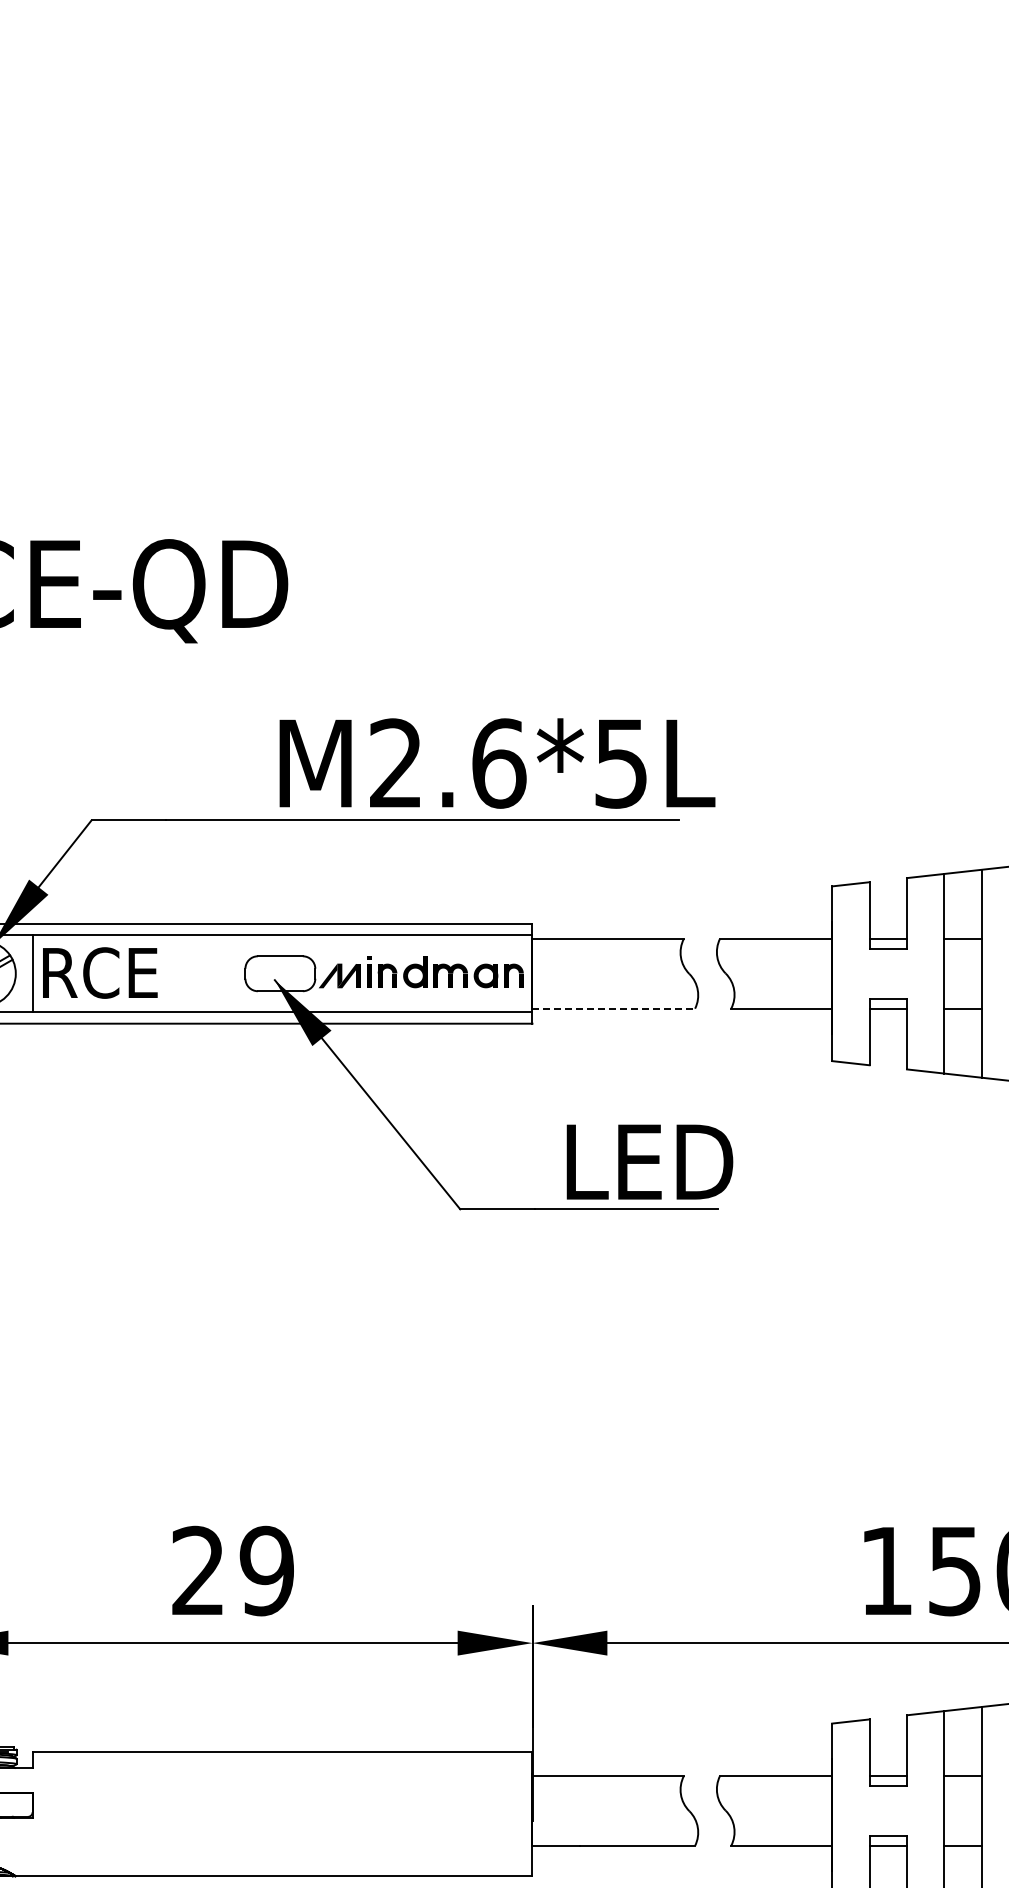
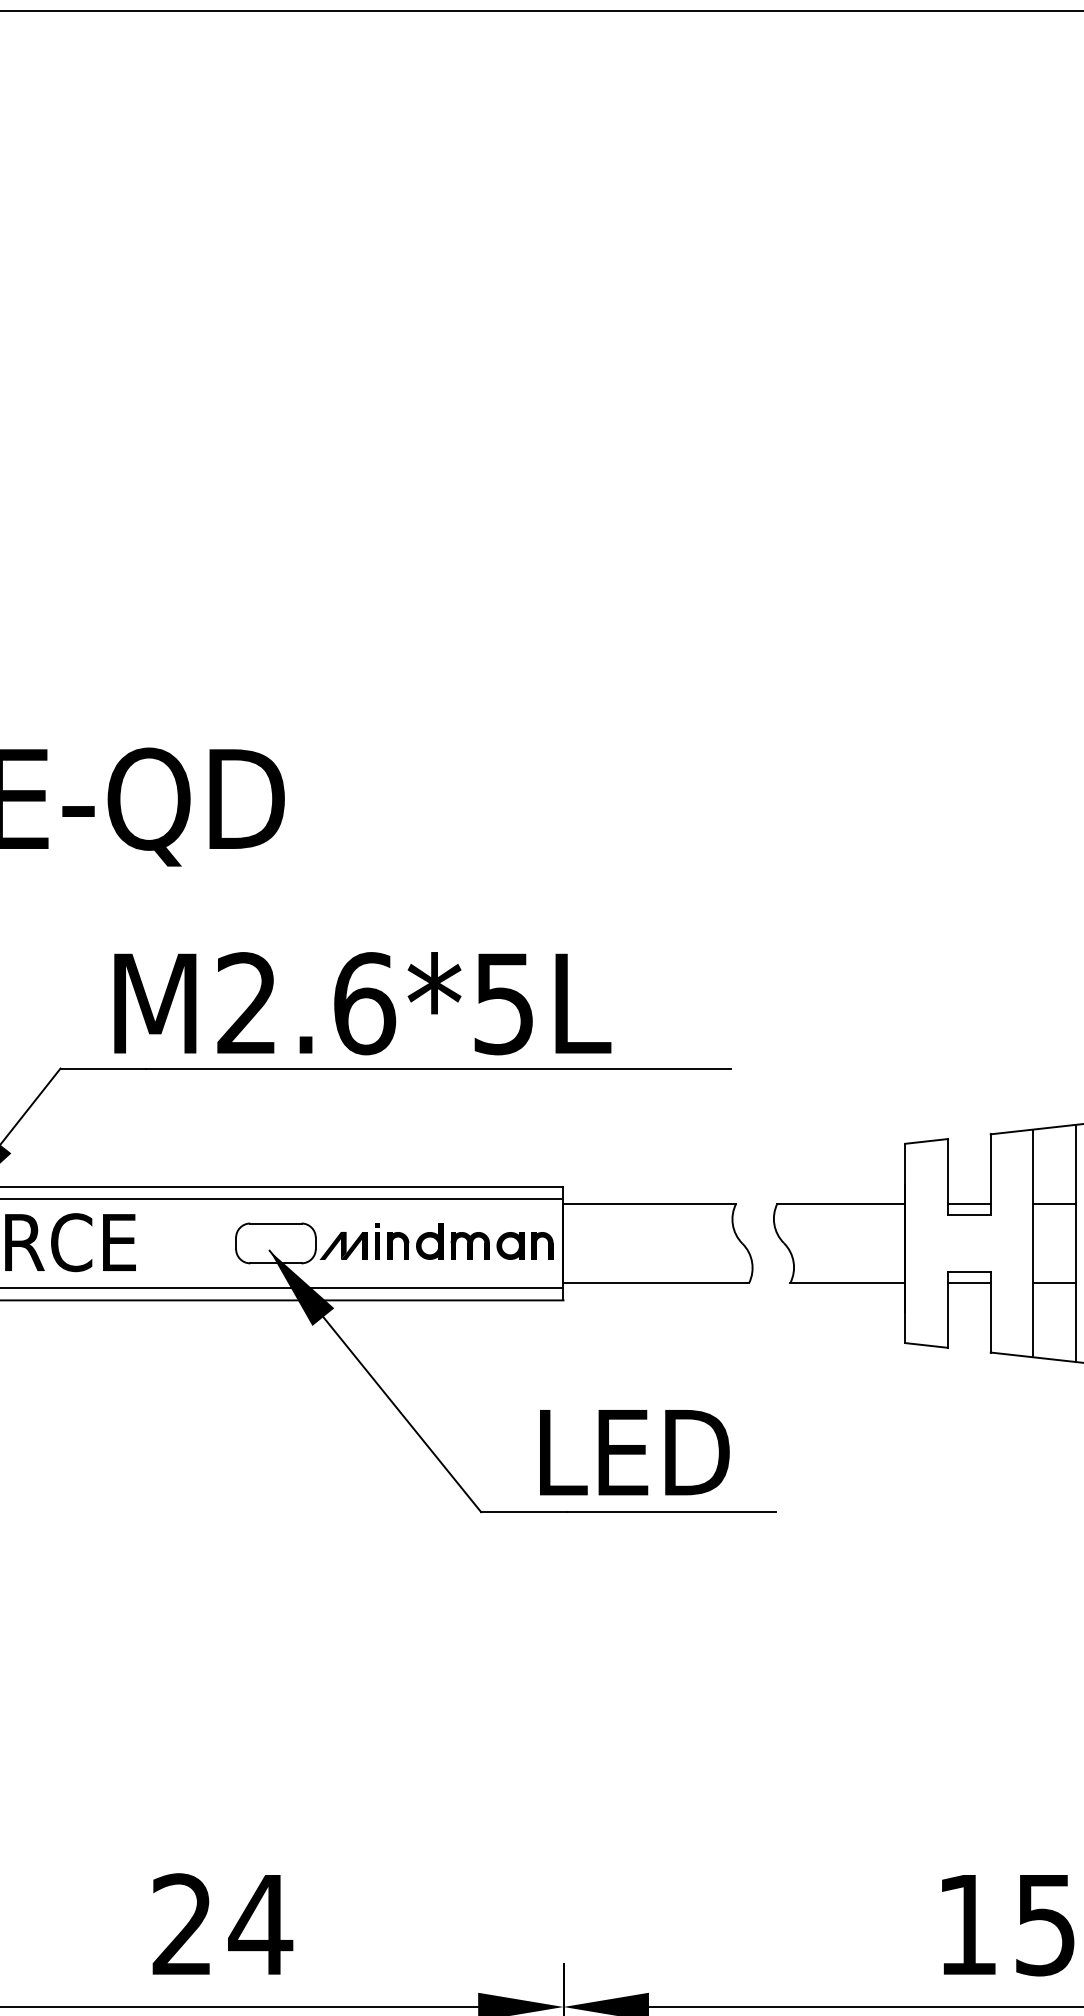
text: (497, 763) -> (362, 1003), moved
line: (614, 1008) -> (657, 1283), dashed -> solid
text: (649, 1161) -> (634, 1451), moved
text: (266, 1570) -> (260, 1924), 29 -> 24

